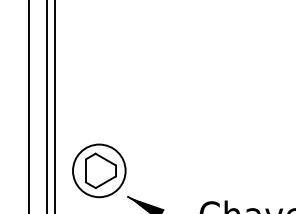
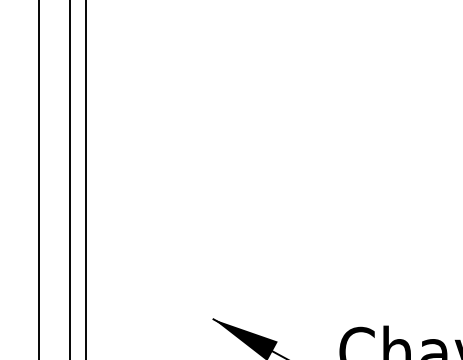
part: (99, 170) -> (163, 272), removed

